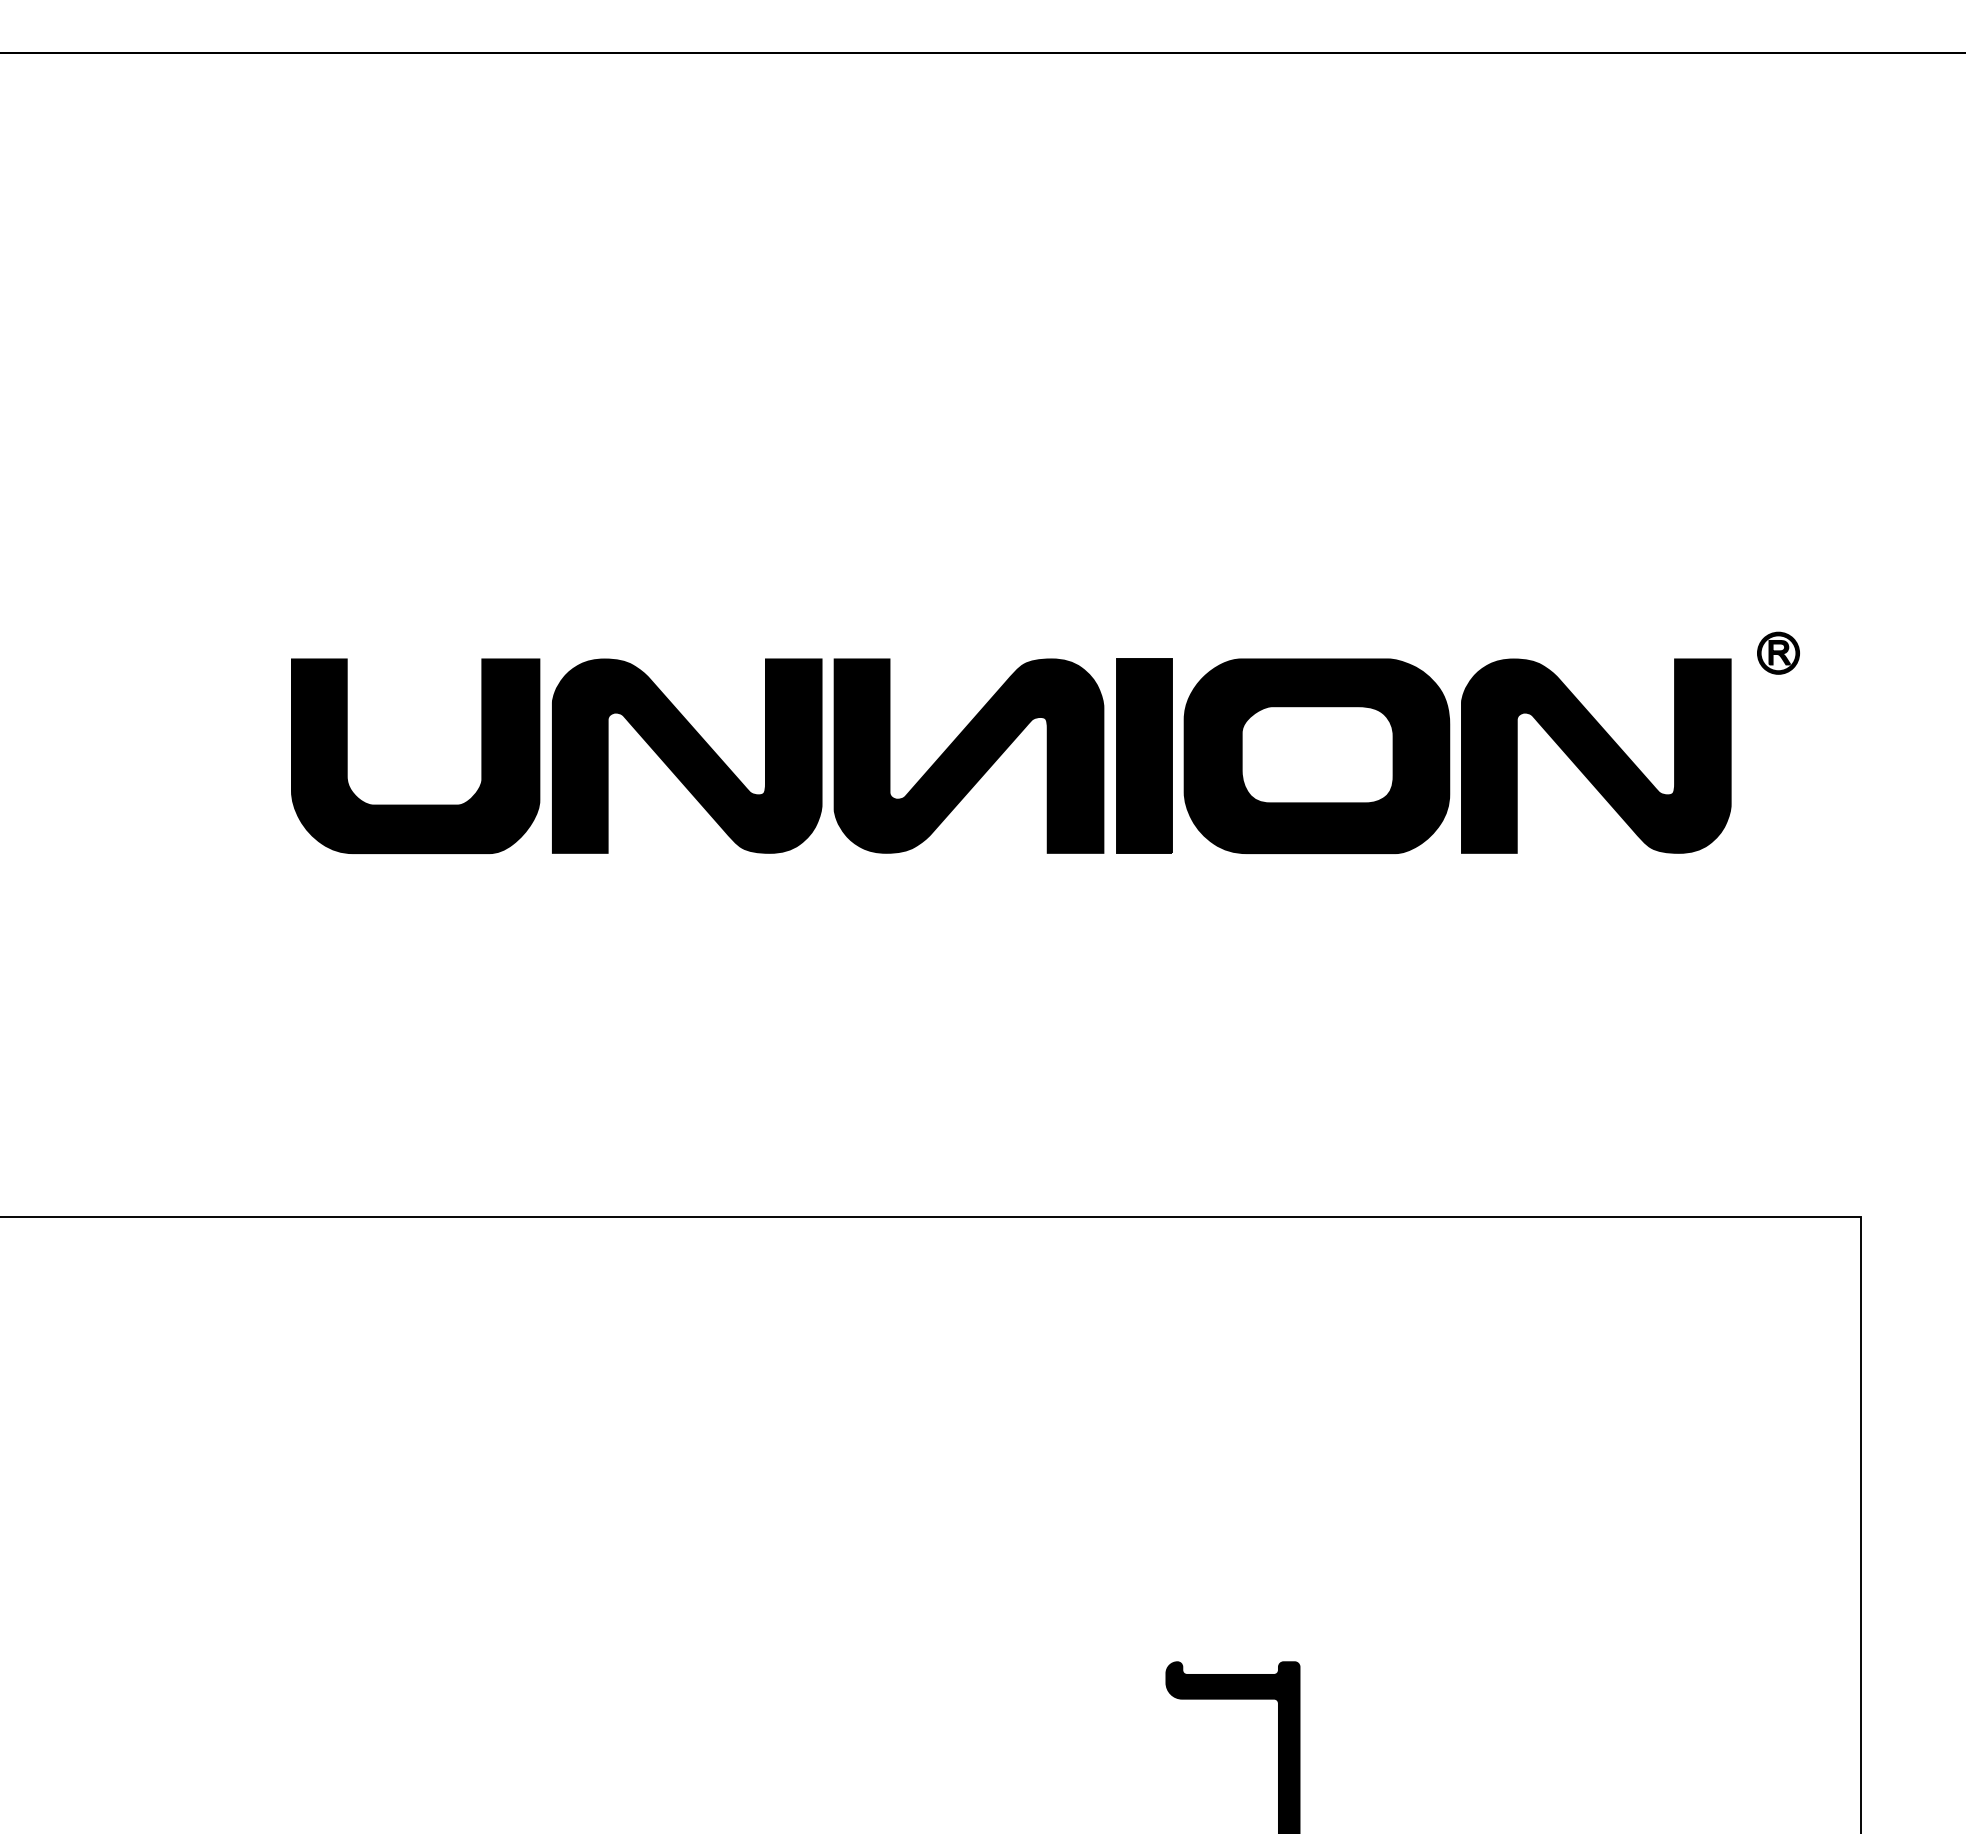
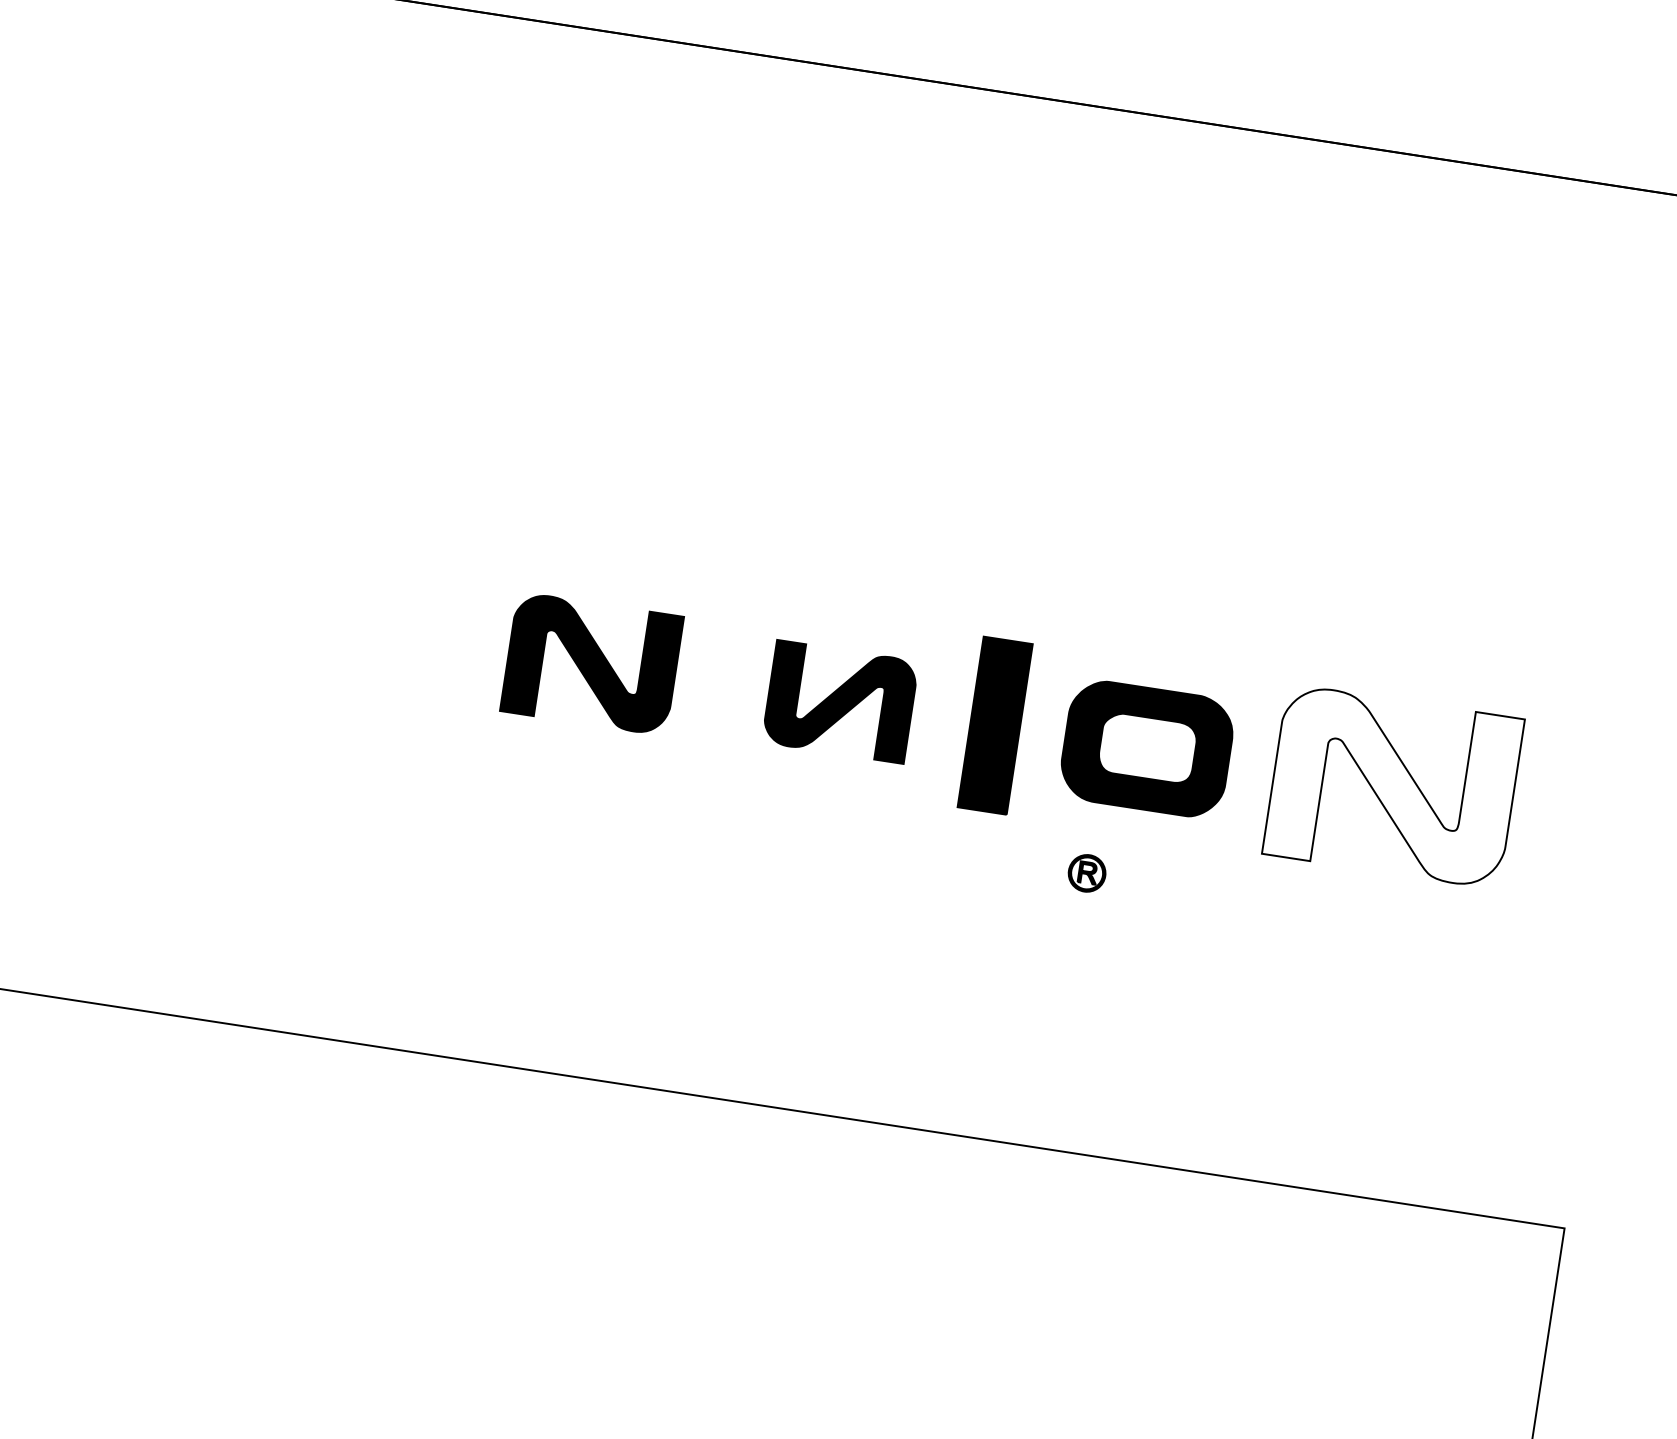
part: (1778, 652) -> (1087, 872), moved
part: (687, 755) -> (592, 663), size x0.7
part: (968, 755) -> (840, 701), size x0.6
part: (1316, 755) -> (1146, 748), size x0.7
fill: (1595, 755) -> (1392, 785), removed
part: (415, 804) -> (345, 669), removed

